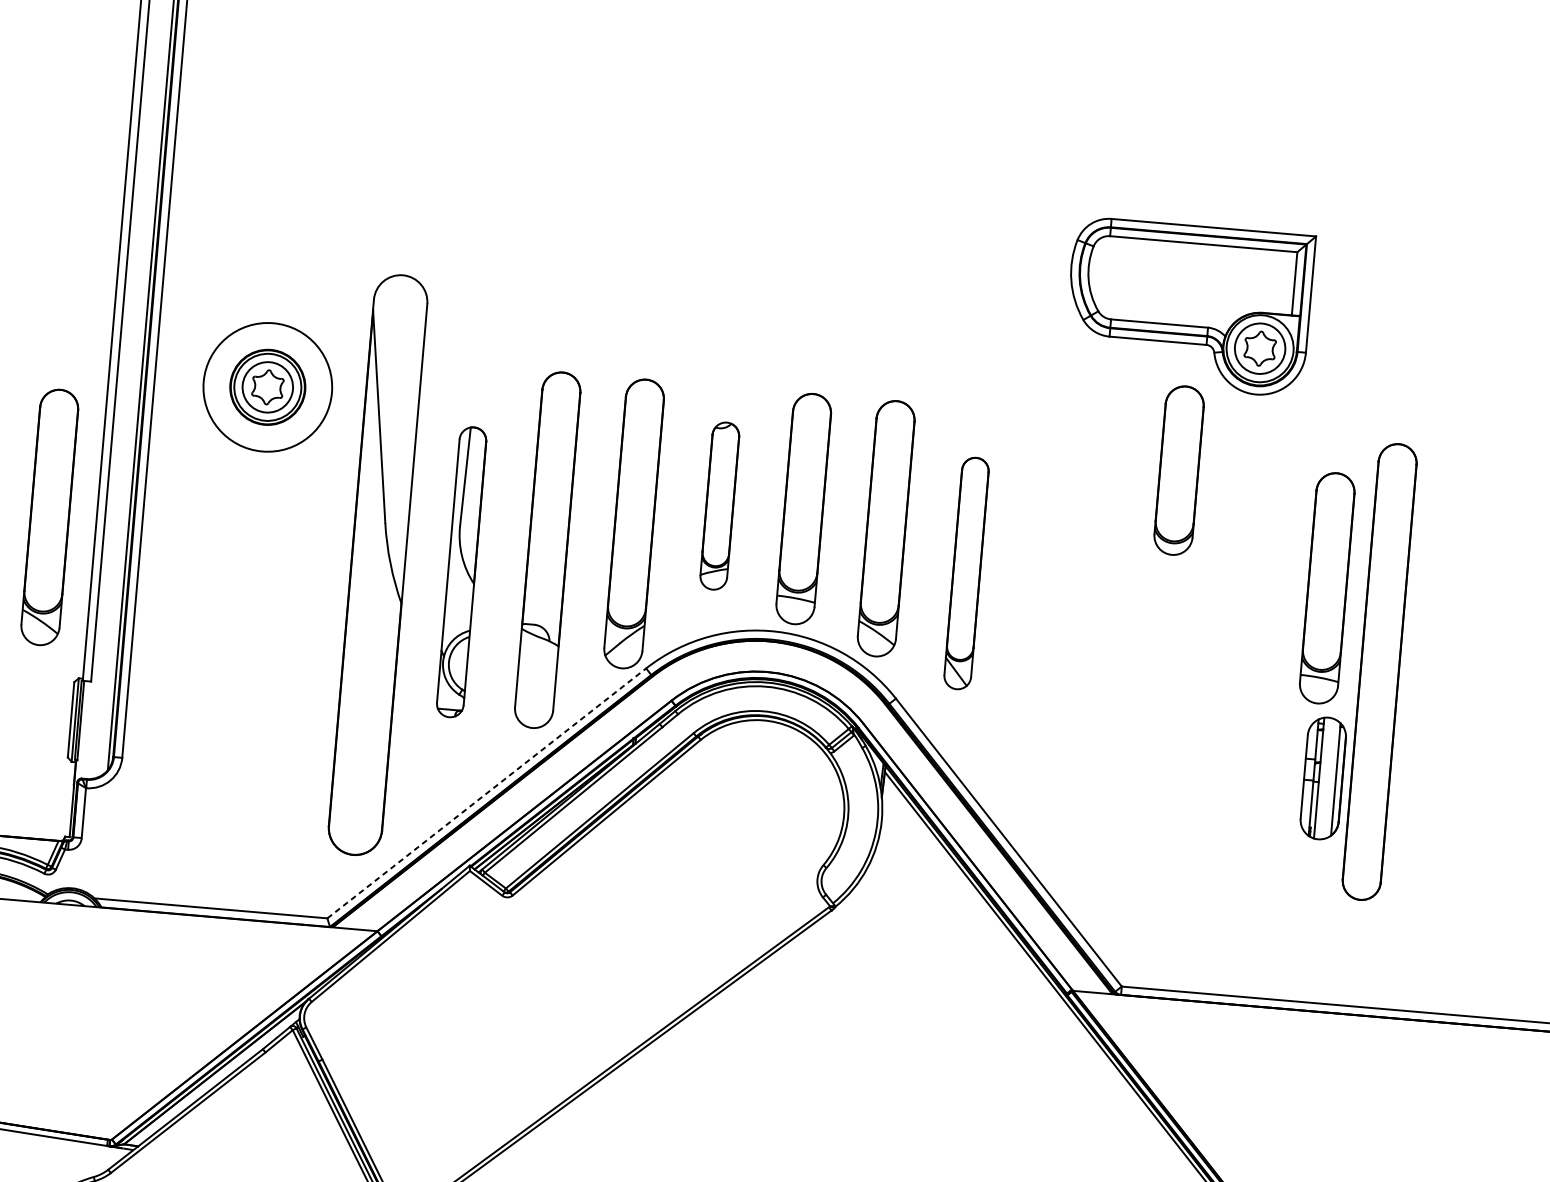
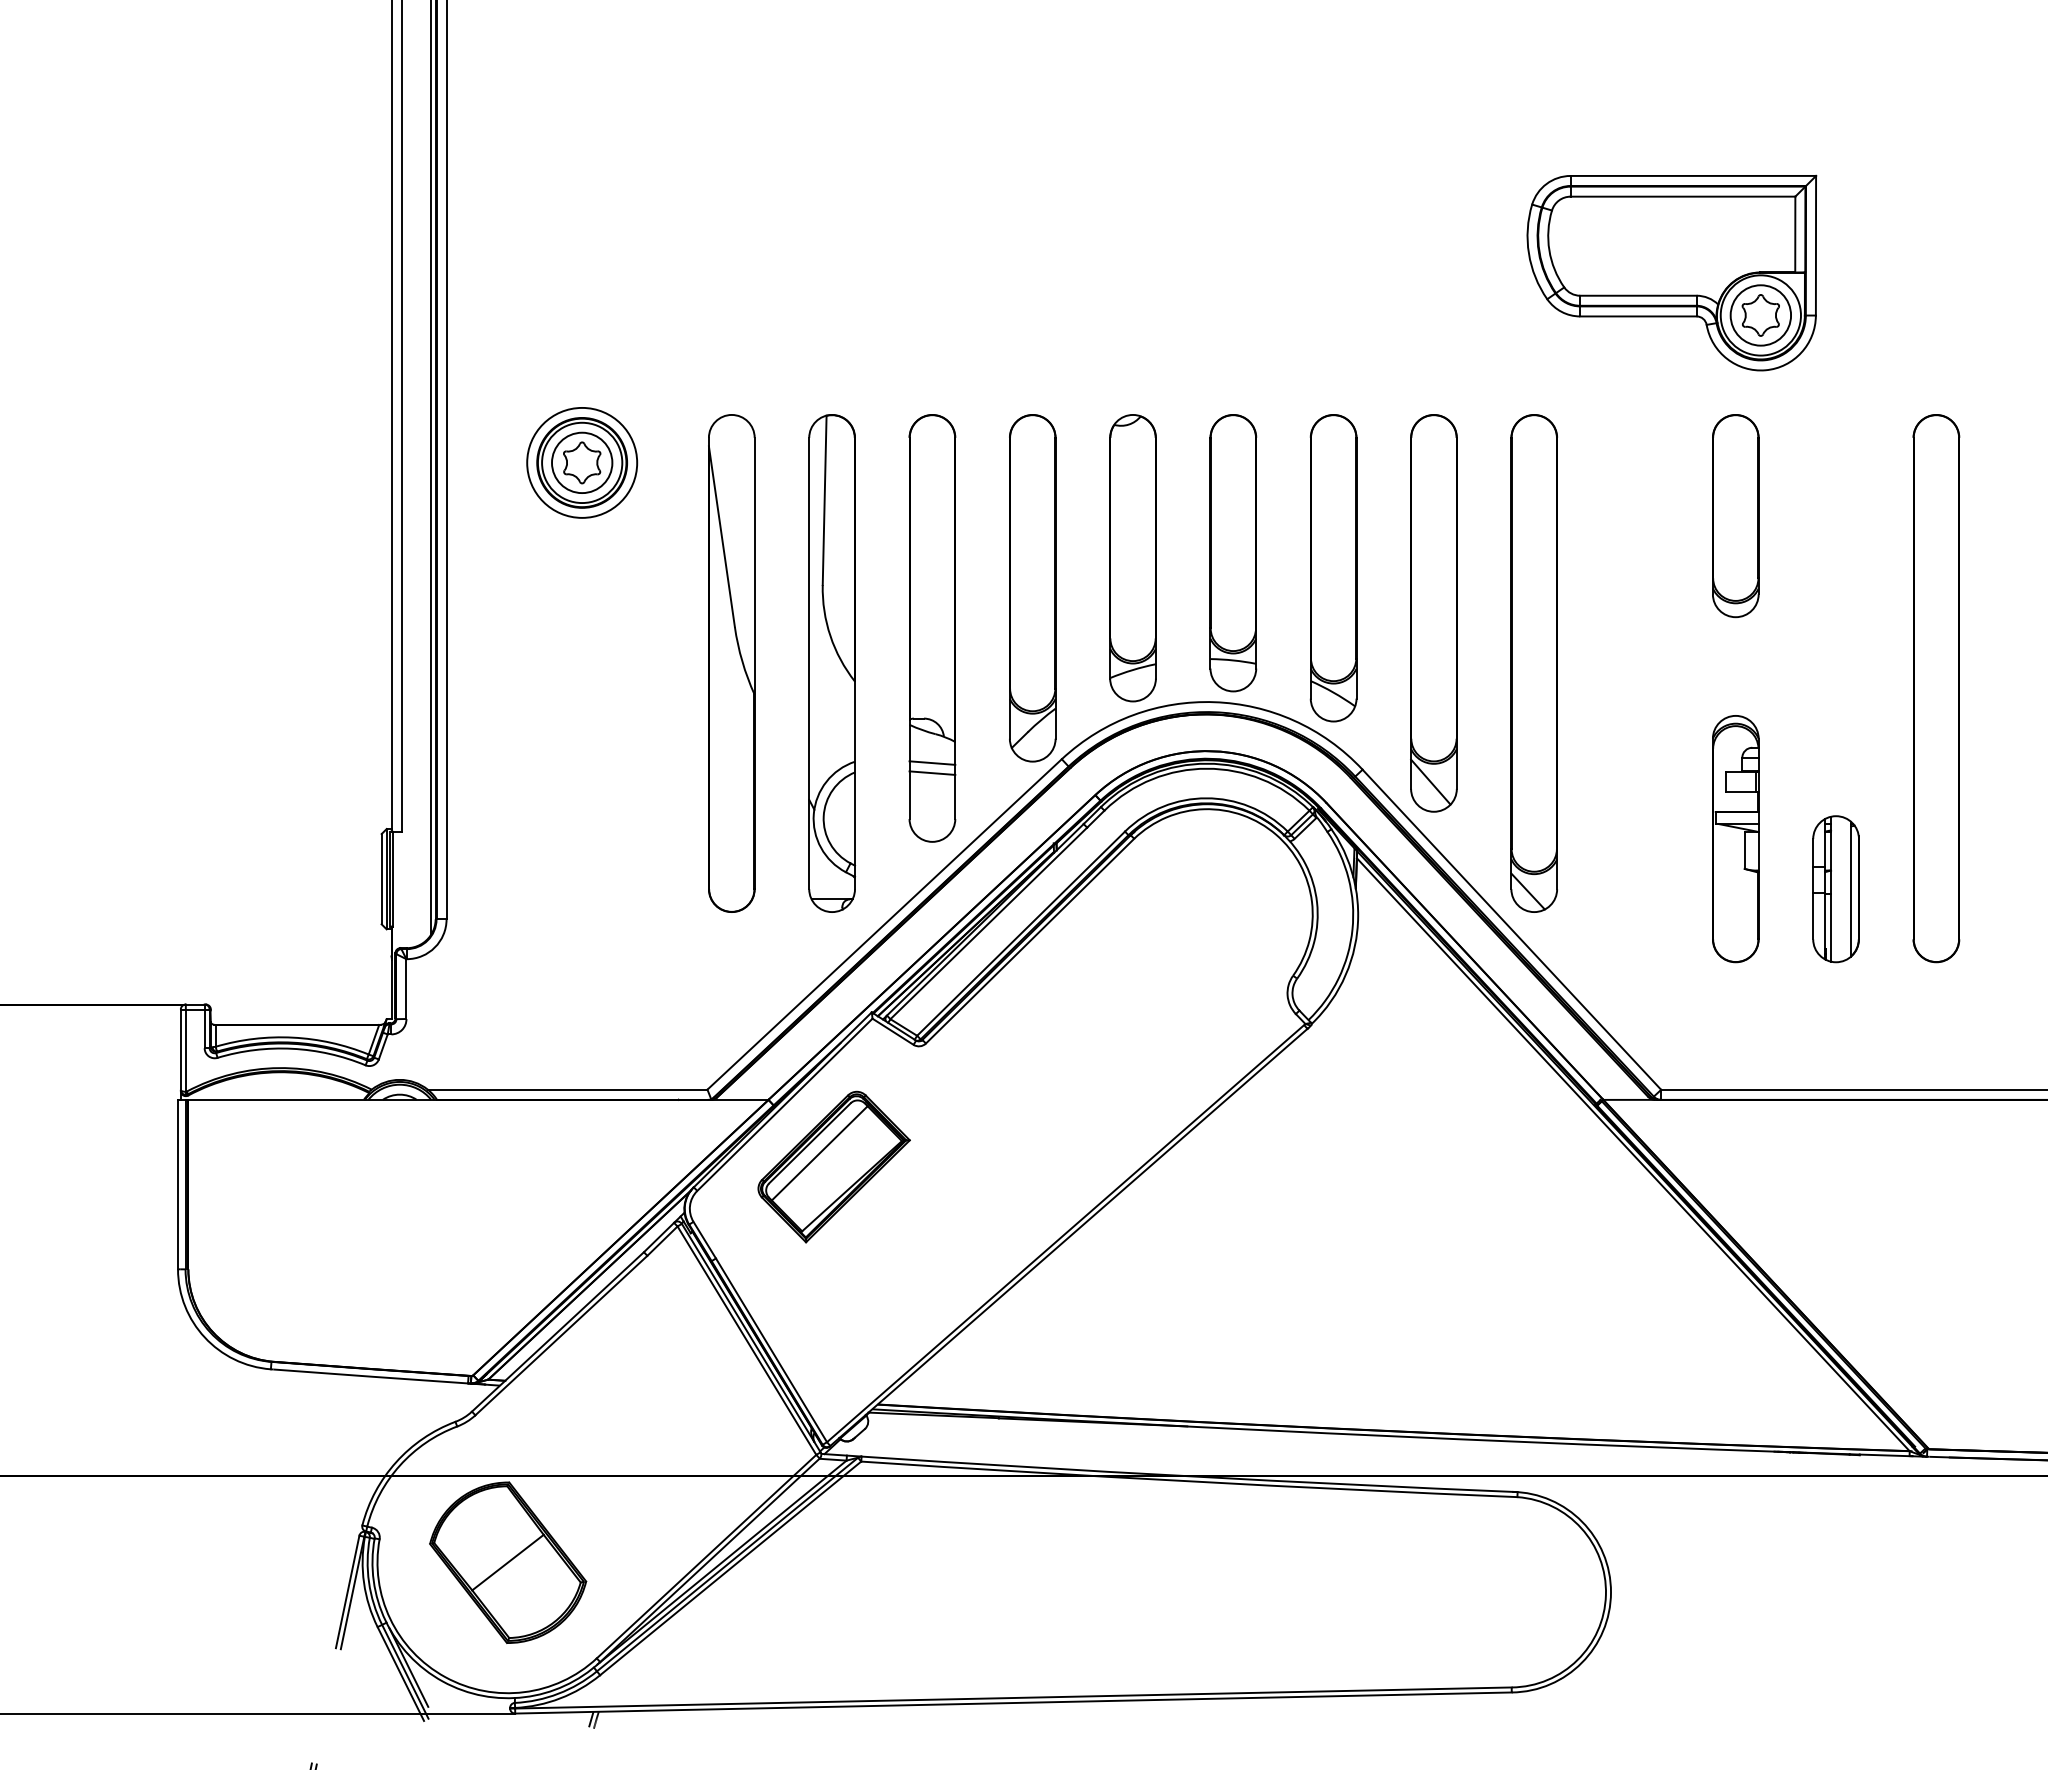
circle: (268, 387) -> (582, 462), size x0.71
part: (1178, 470) -> (1735, 516), moved
part: (719, 506) -> (1132, 558), size x1.43
part: (49, 517) -> (335, 640), removed
part: (377, 565) -> (731, 663), size x0.71
part: (461, 572) -> (831, 663), size x1.43
part: (966, 573) -> (1433, 613), size x1.43
part: (1327, 588) -> (1865, 594), removed
part: (1045, 622) -> (1533, 663), added
line: (538, 661) -> (932, 762), added
line: (537, 670) -> (932, 772), added
part: (1322, 778) -> (1835, 889), moved
part: (1201, 783) -> (1735, 839), added
line: (487, 793) -> (885, 924), dashed -> solid
part: (426, 991) -> (833, 1166), added

